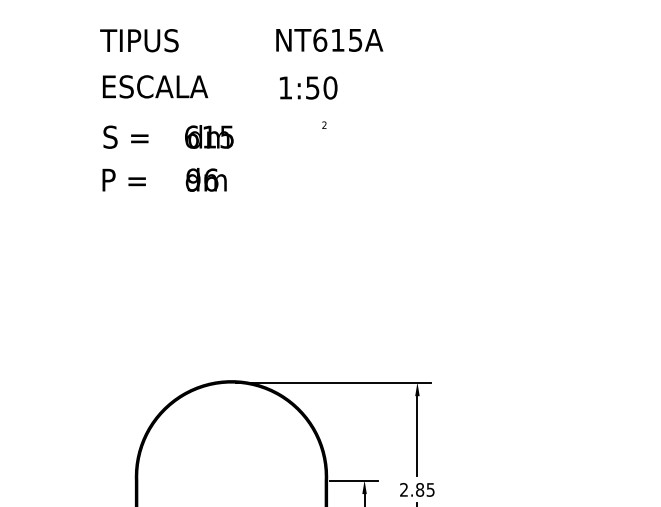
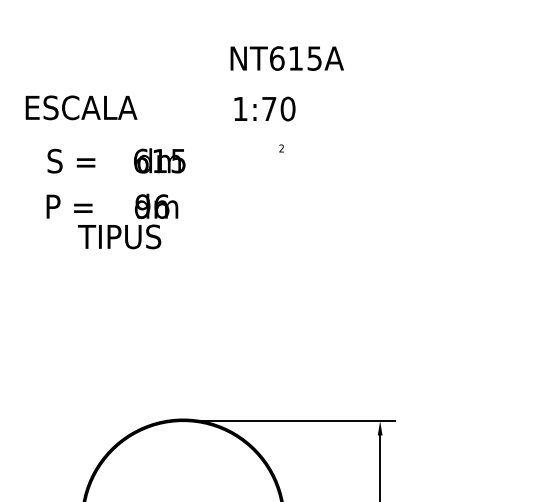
text: (139, 40) -> (119, 236), moved
text: (155, 86) -> (81, 107), moved
text: (312, 87) -> (269, 108), 1:50 -> 1:70

